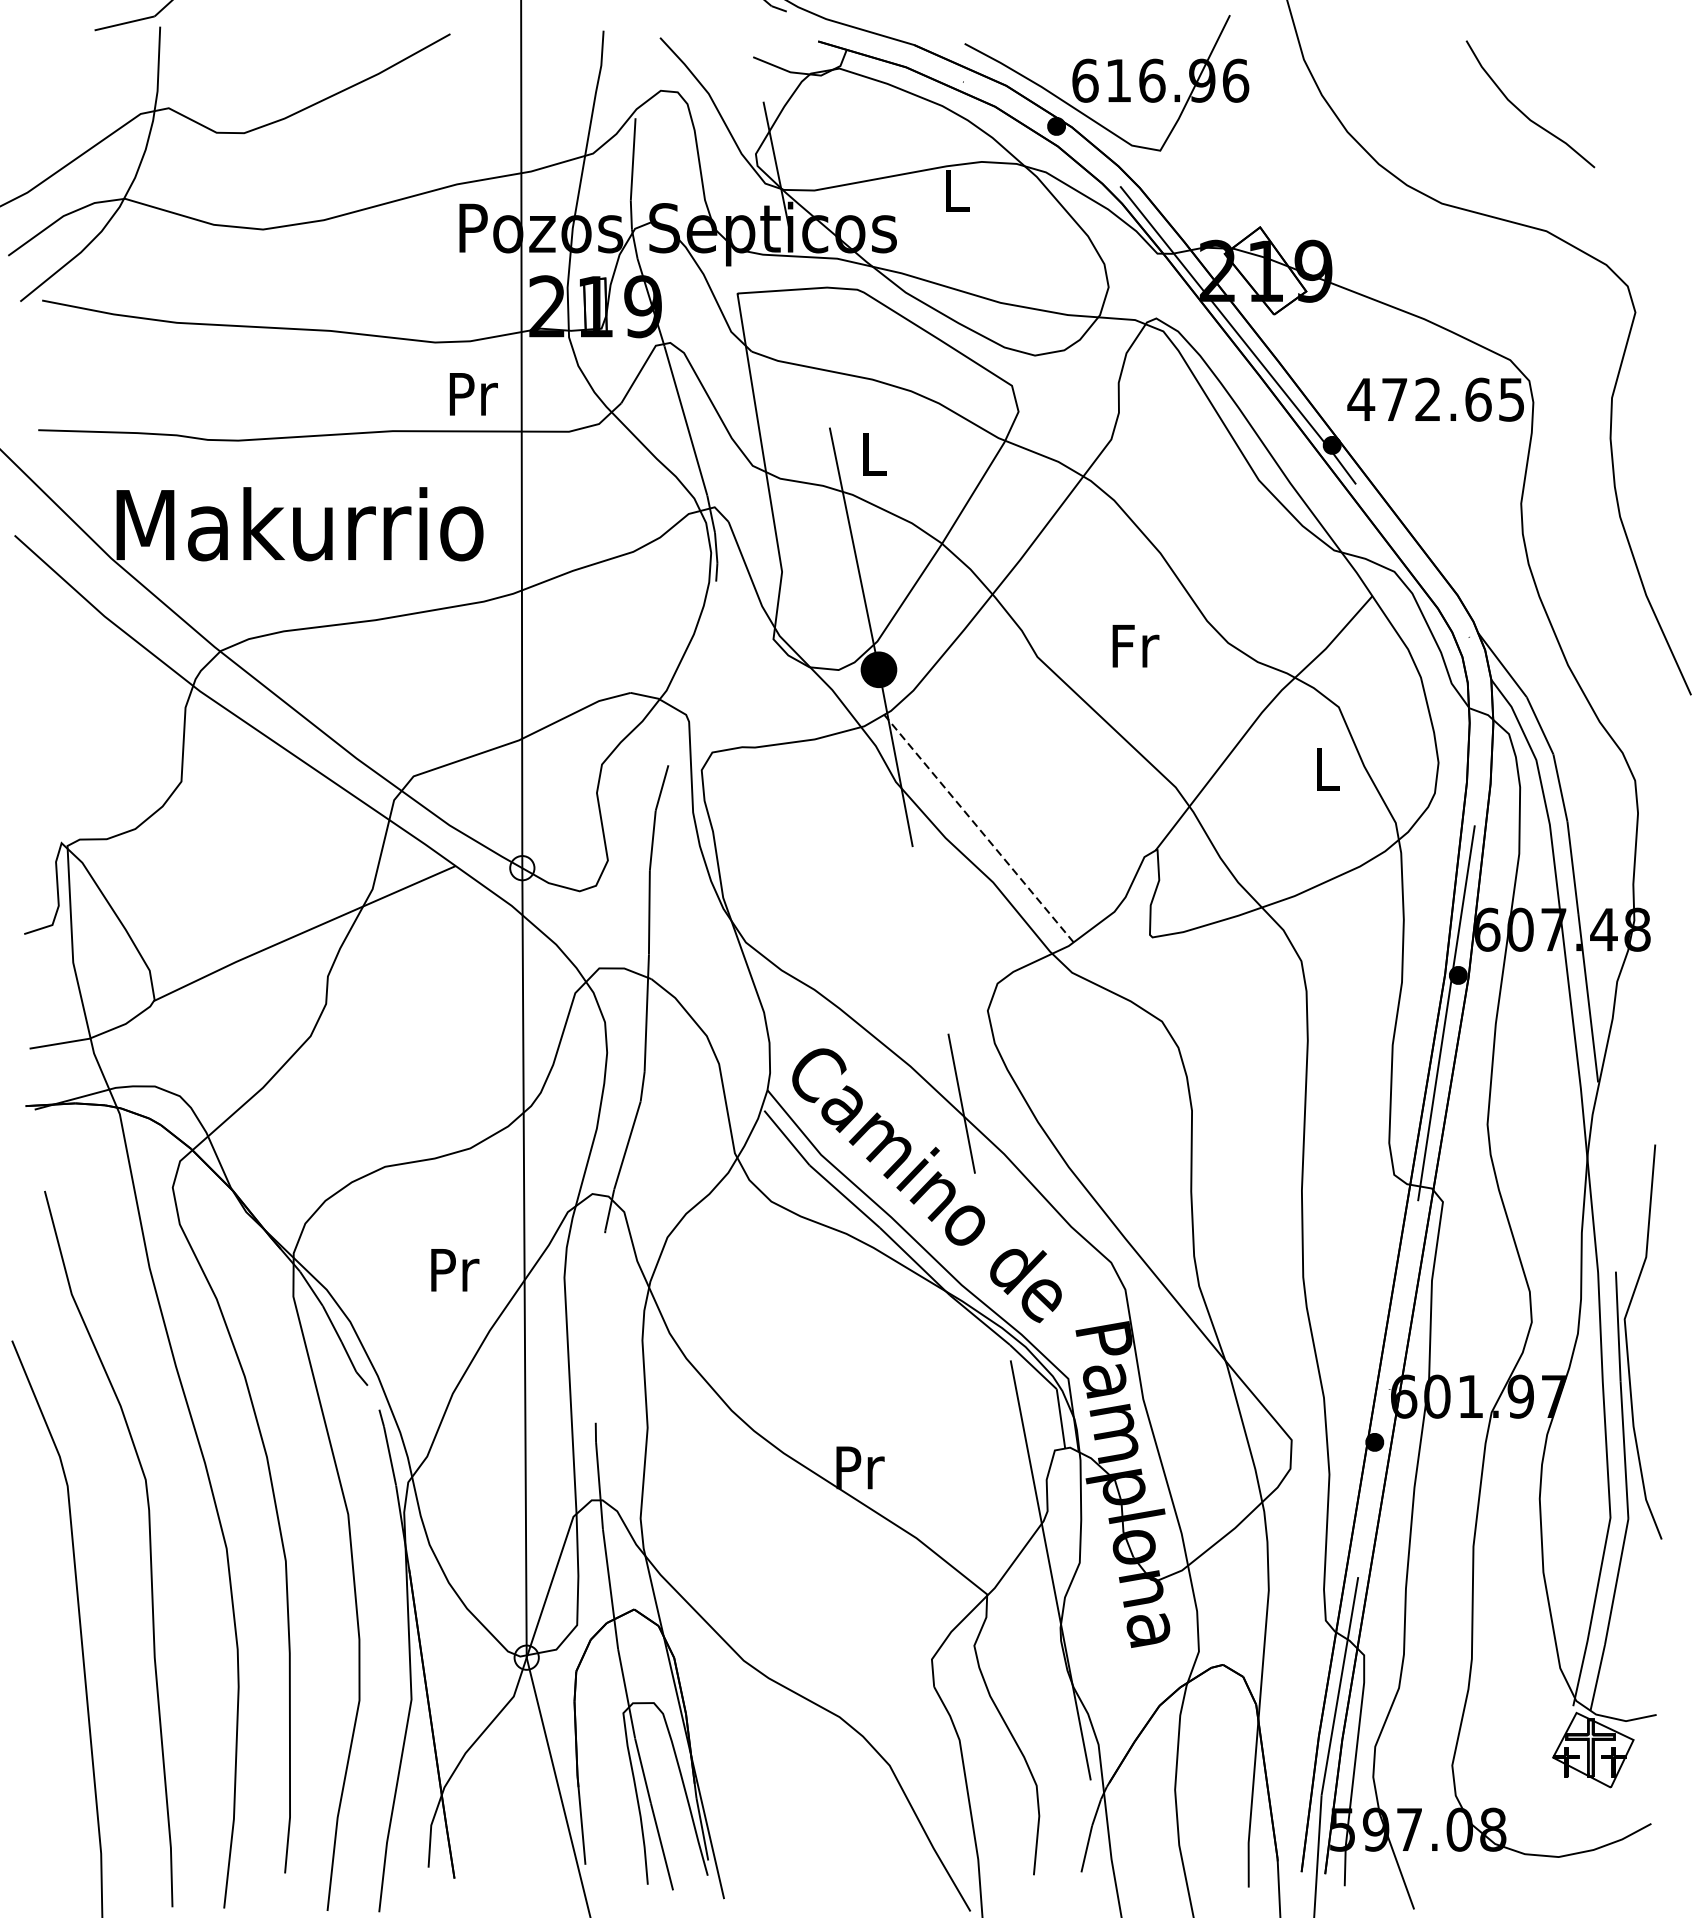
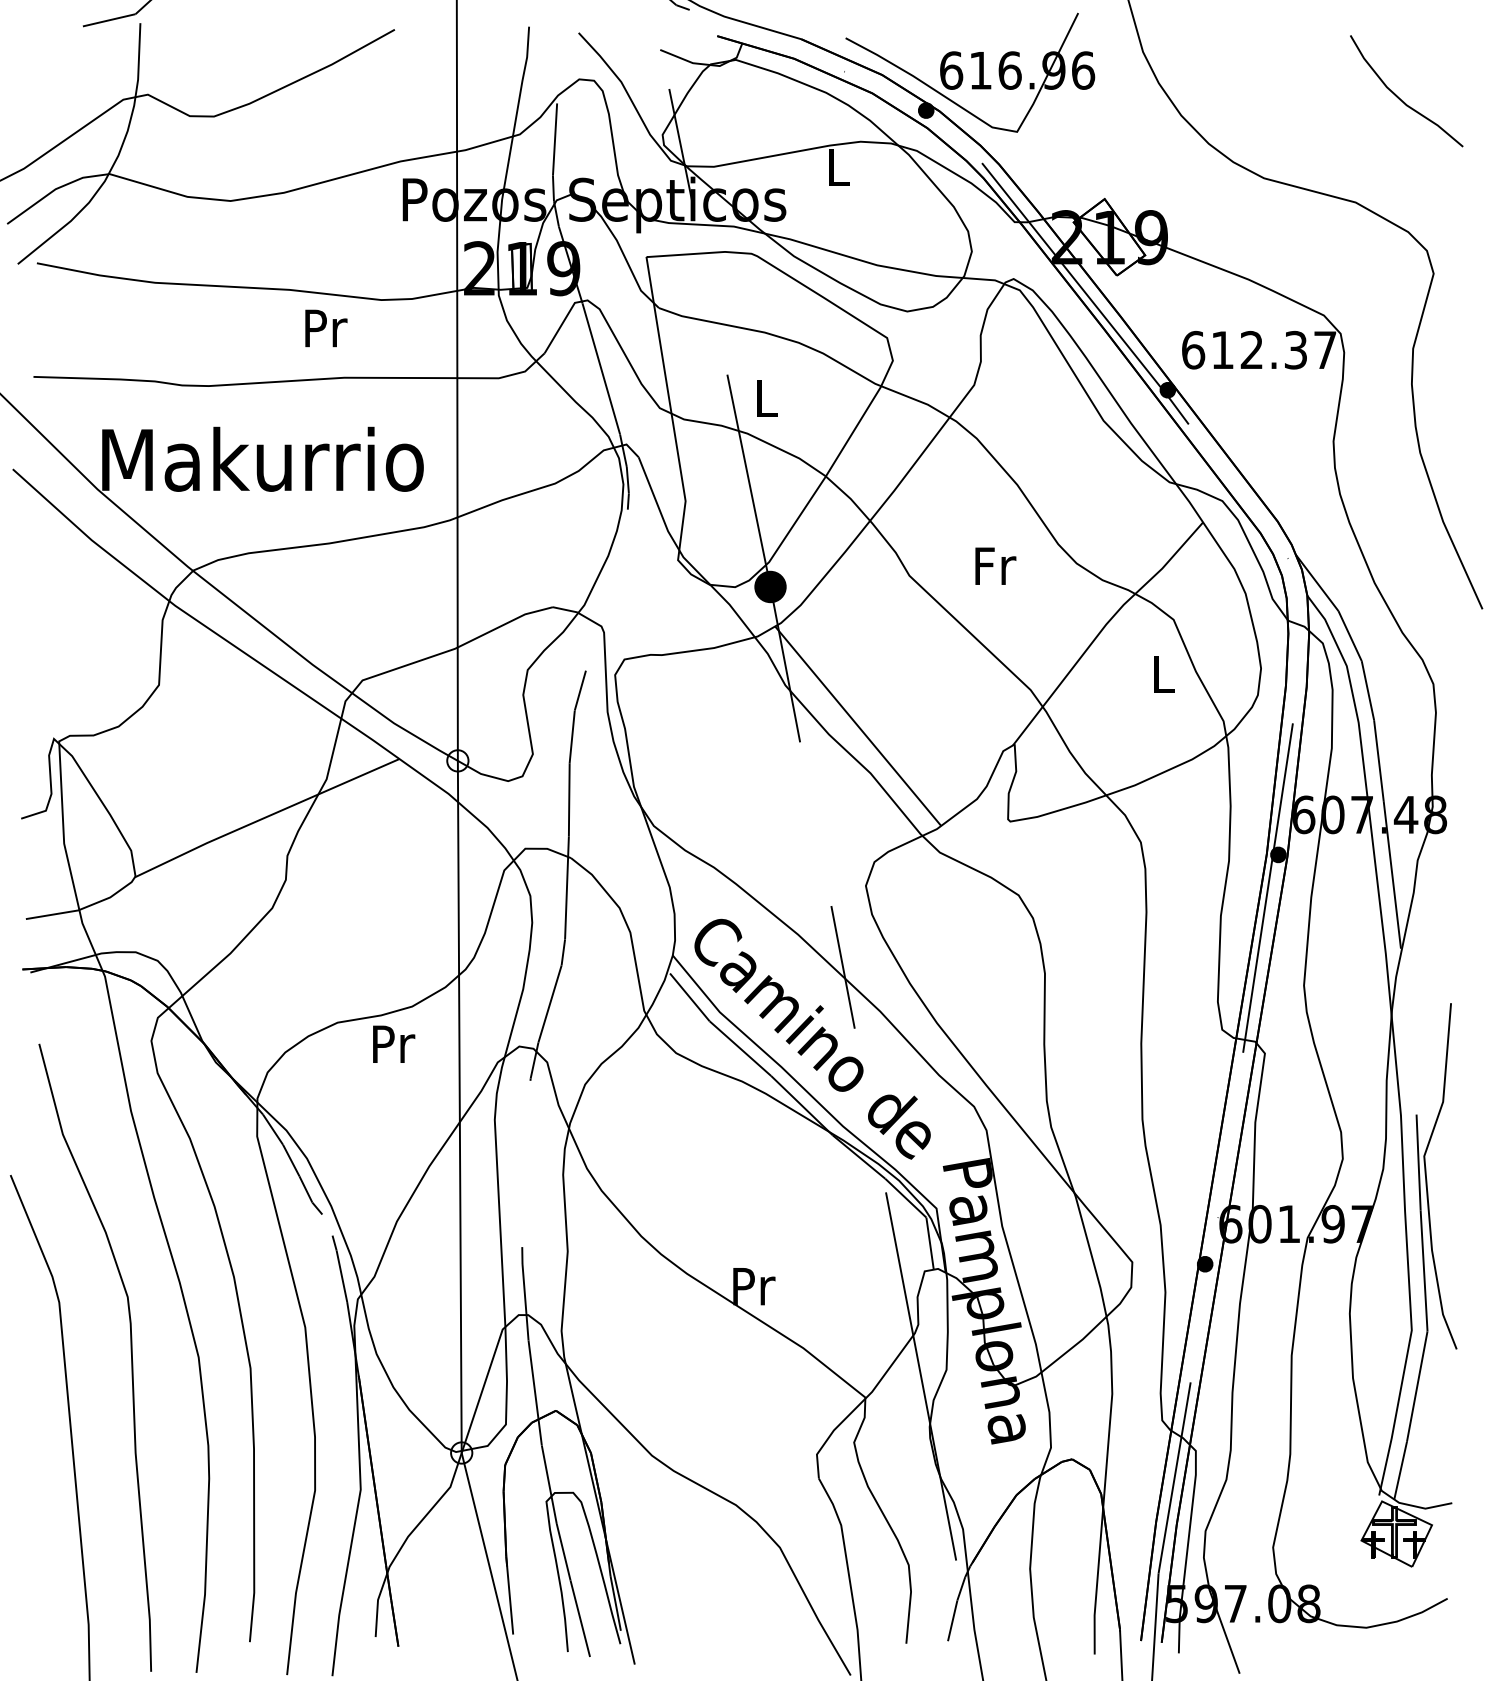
curve: (1522, 111) -> (1399, 97), moved
text: (473, 394) -> (326, 328), moved
text: (1435, 398) -> (1258, 349), 472.65 -> 612.37
line: (979, 828) -> (858, 726), dashed -> solid
text: (455, 1269) -> (394, 1043), moved

